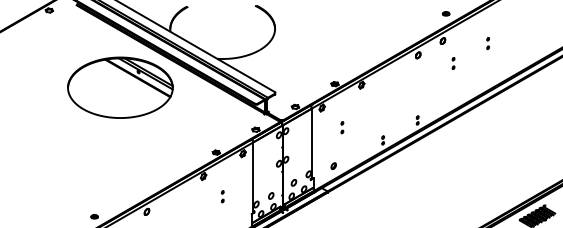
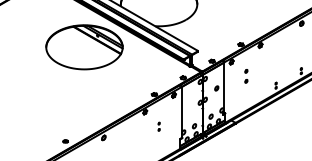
part: (342, 127) -> (246, 76), size x1.6
part: (333, 166) -> (216, 88), moved

